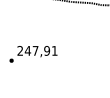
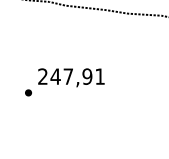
text: (33, 54) -> (64, 82), moved

